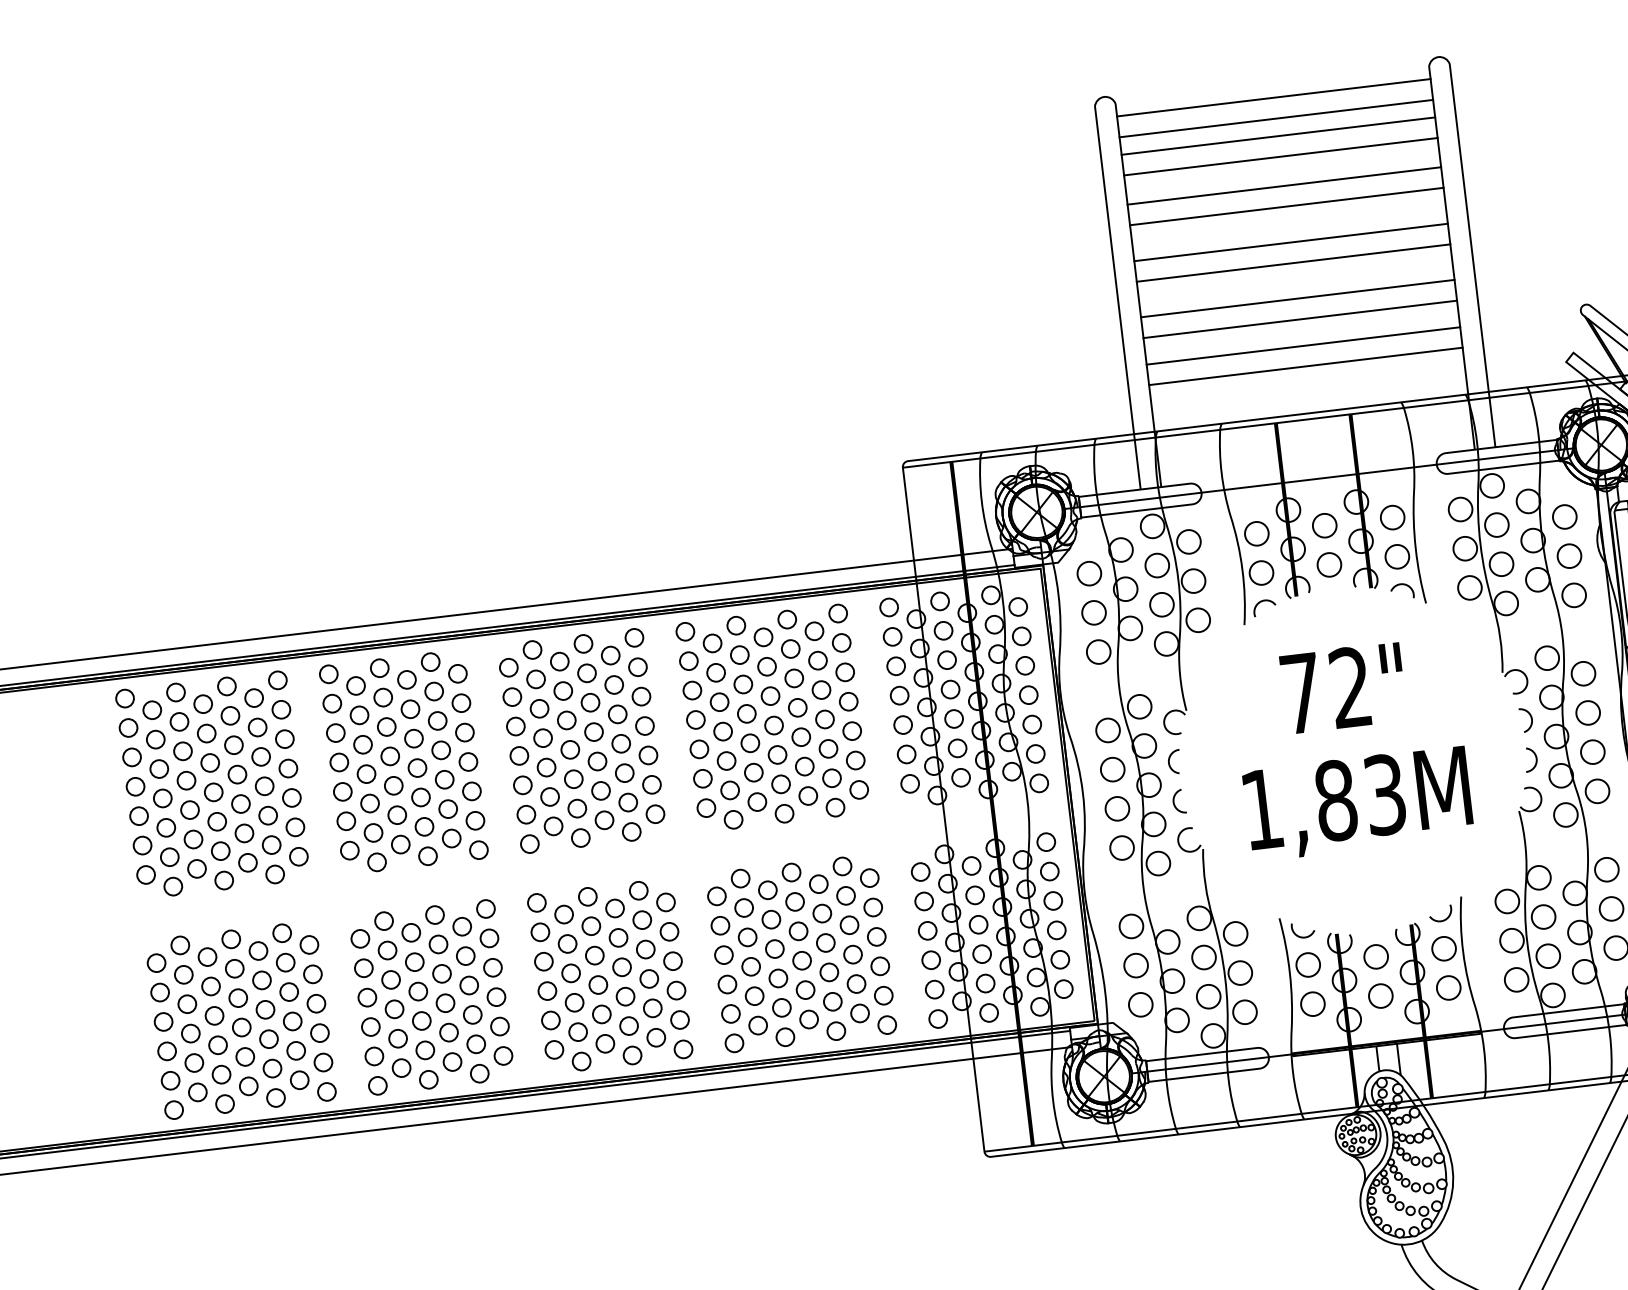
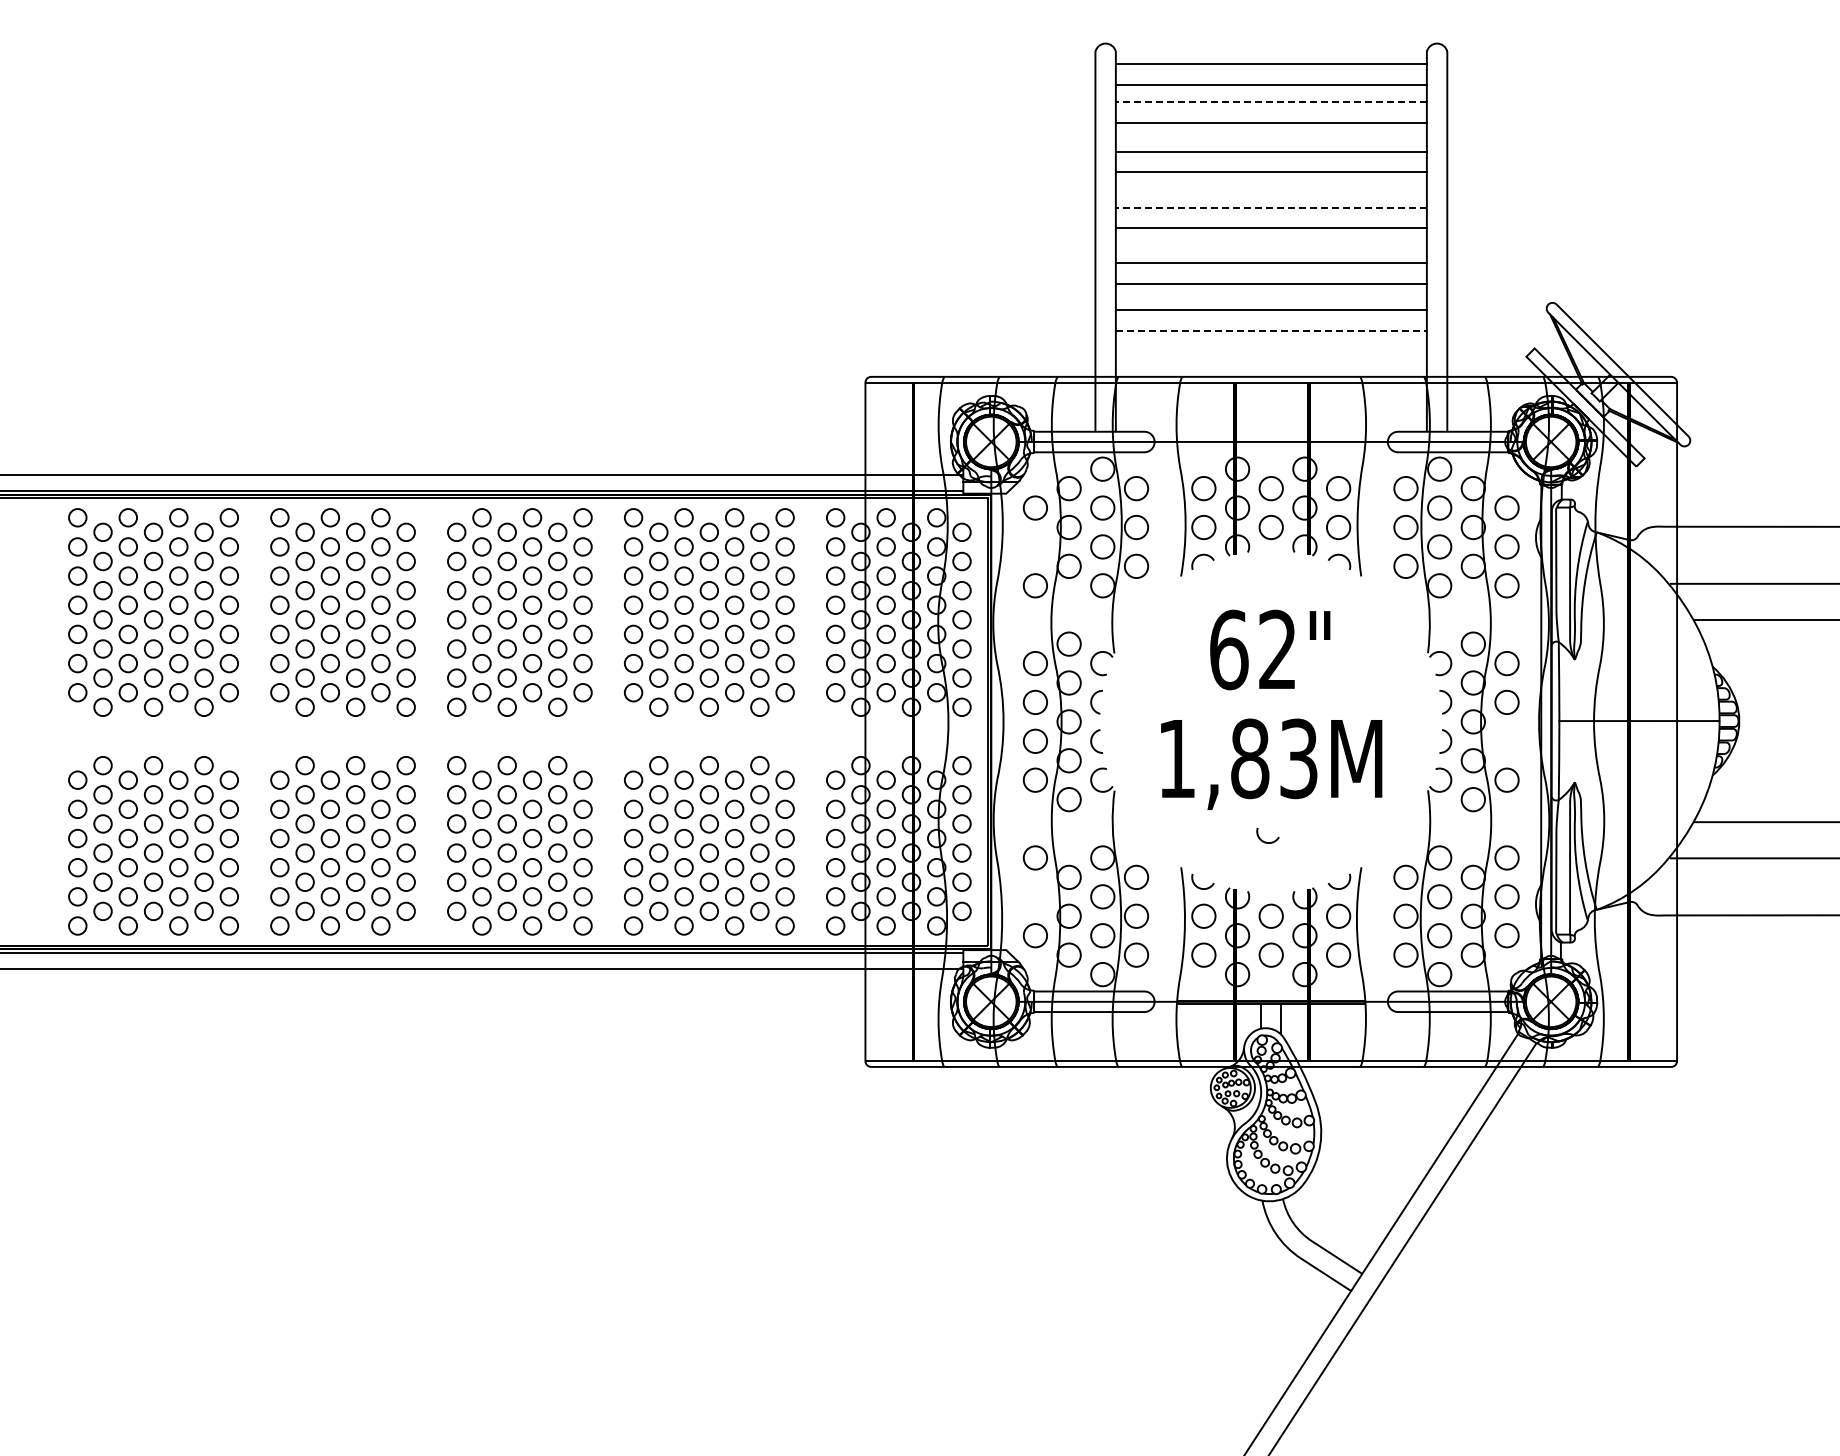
line: (1278, 136) -> (1271, 102), solid -> dashed
line: (1291, 242) -> (1271, 207), solid -> dashed
line: (1306, 366) -> (1271, 330), solid -> dashed
circle: (1093, 612) -> (1034, 546), removed
text: (1302, 692) -> (1229, 649), 72" -> 62"
circle: (1592, 751) -> (1506, 740), removed
arc: (1362, 882) -> (1266, 841), added
circle: (1135, 965) -> (1034, 896), removed

